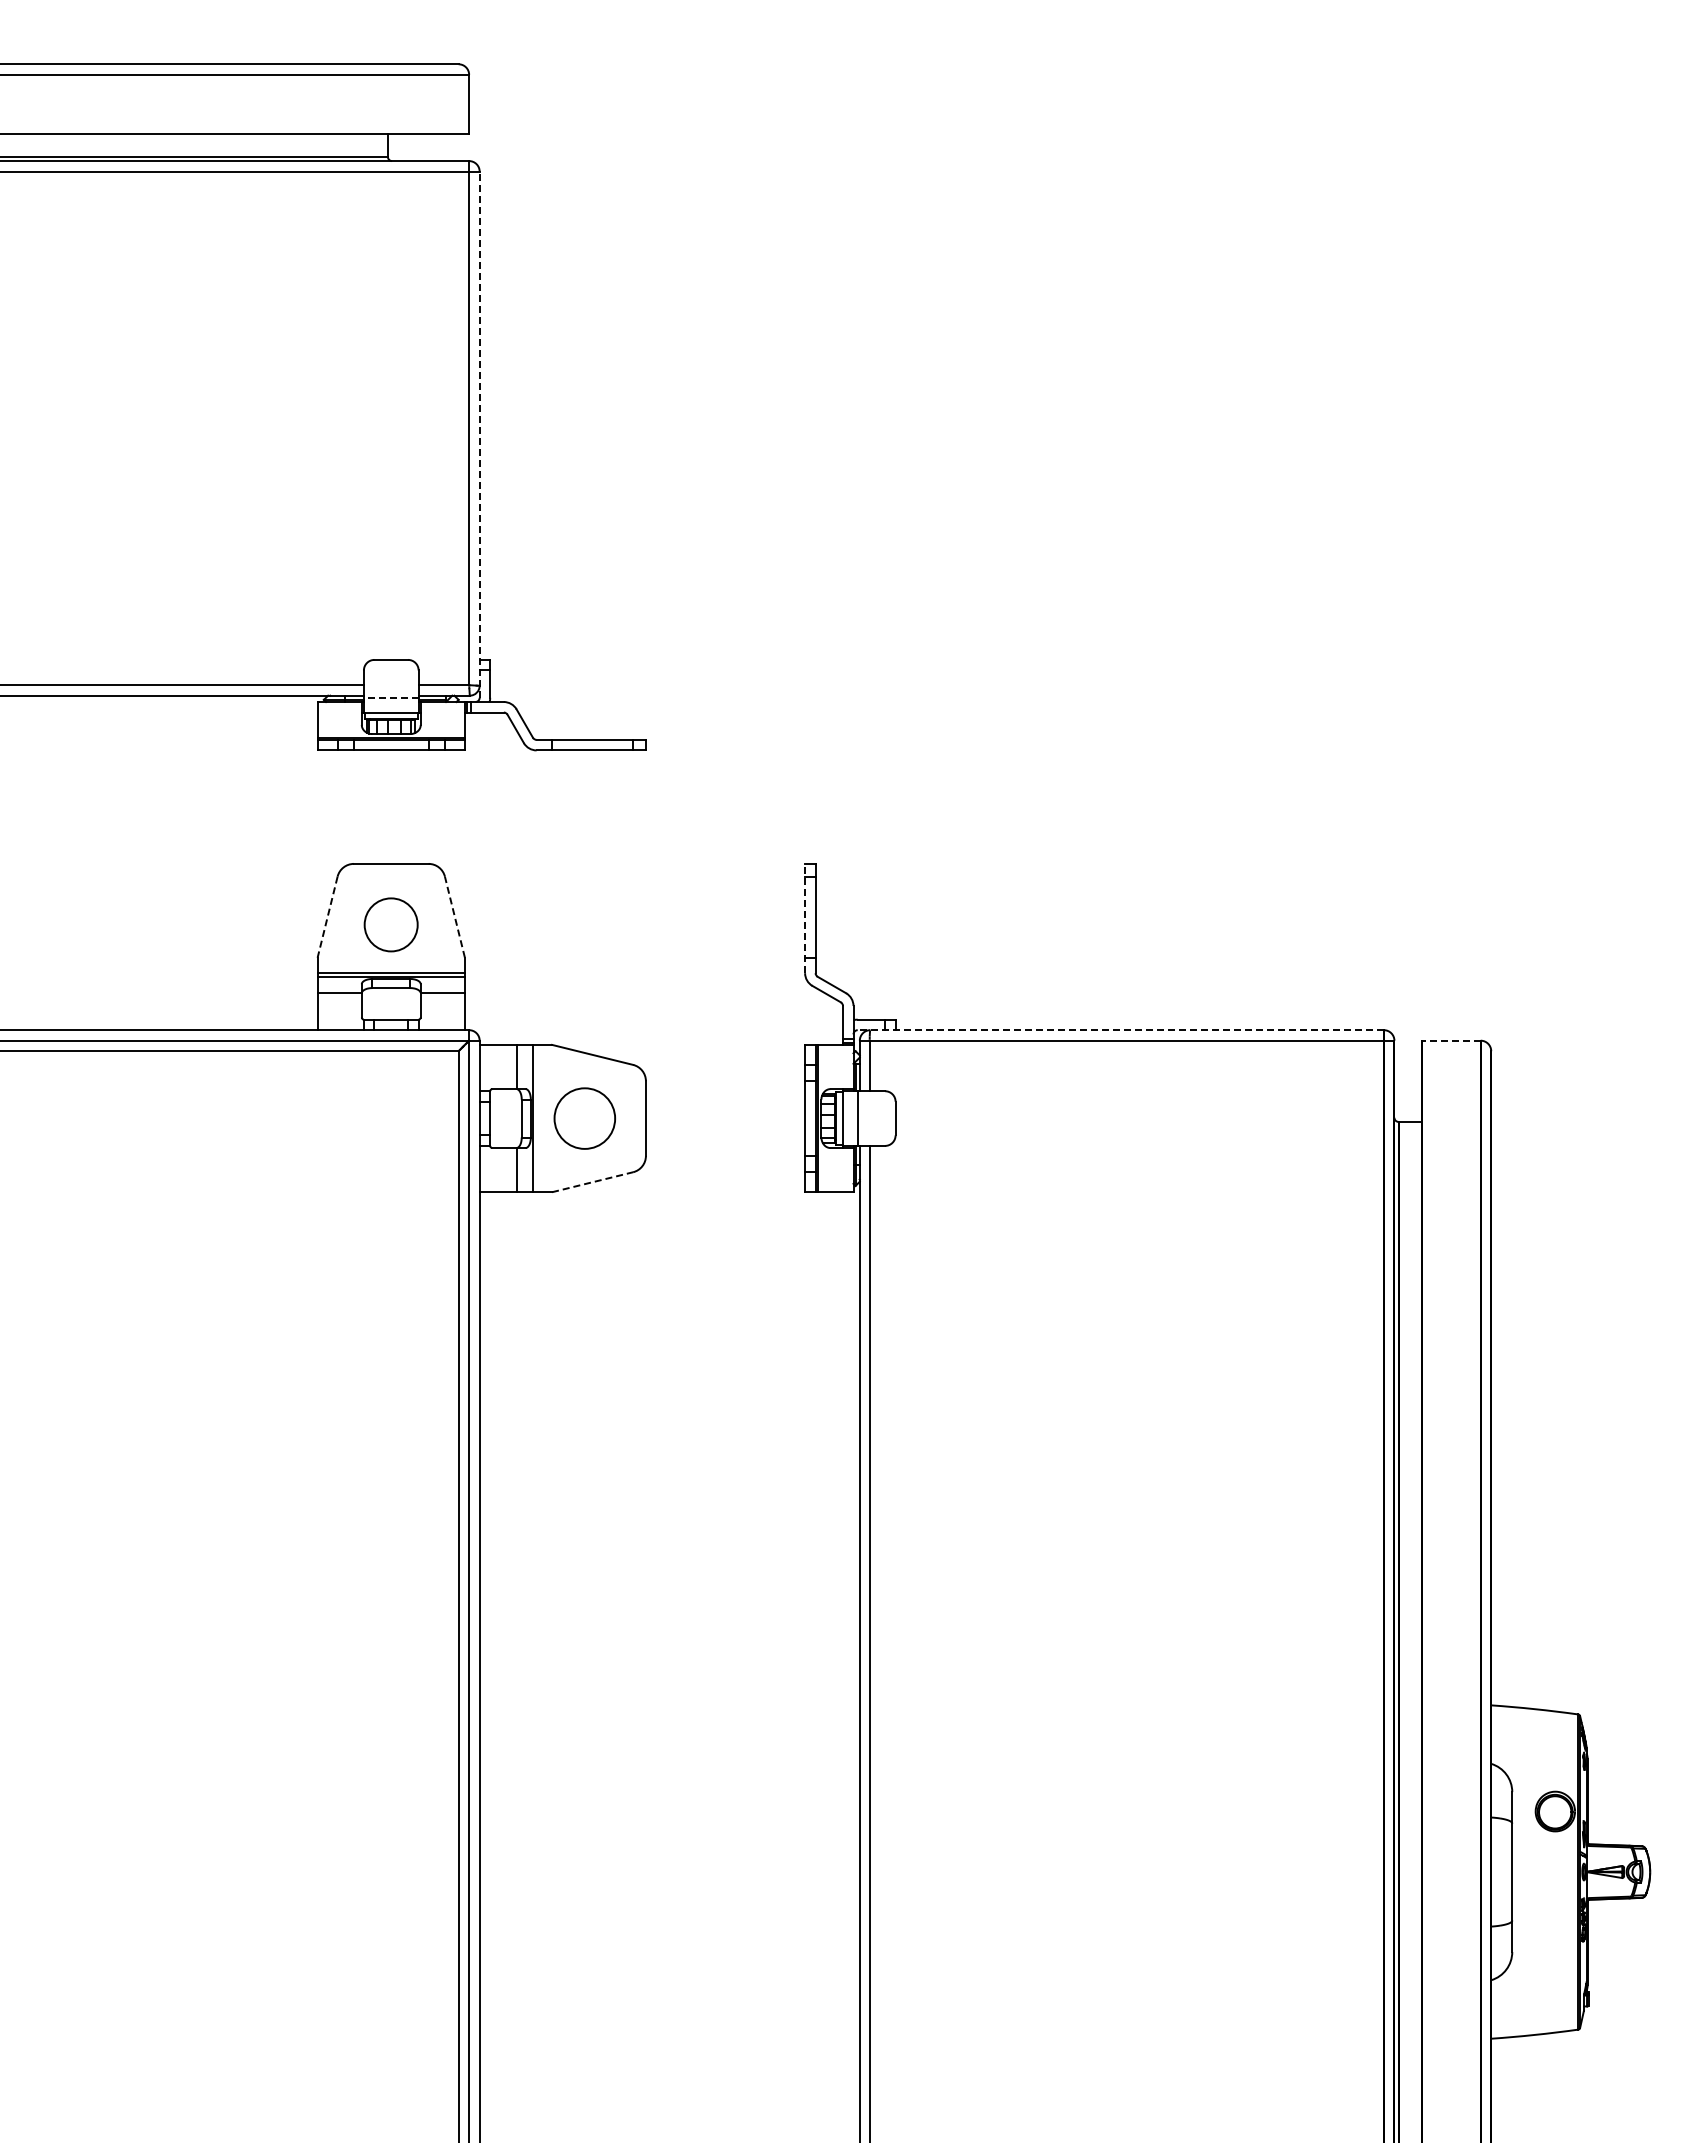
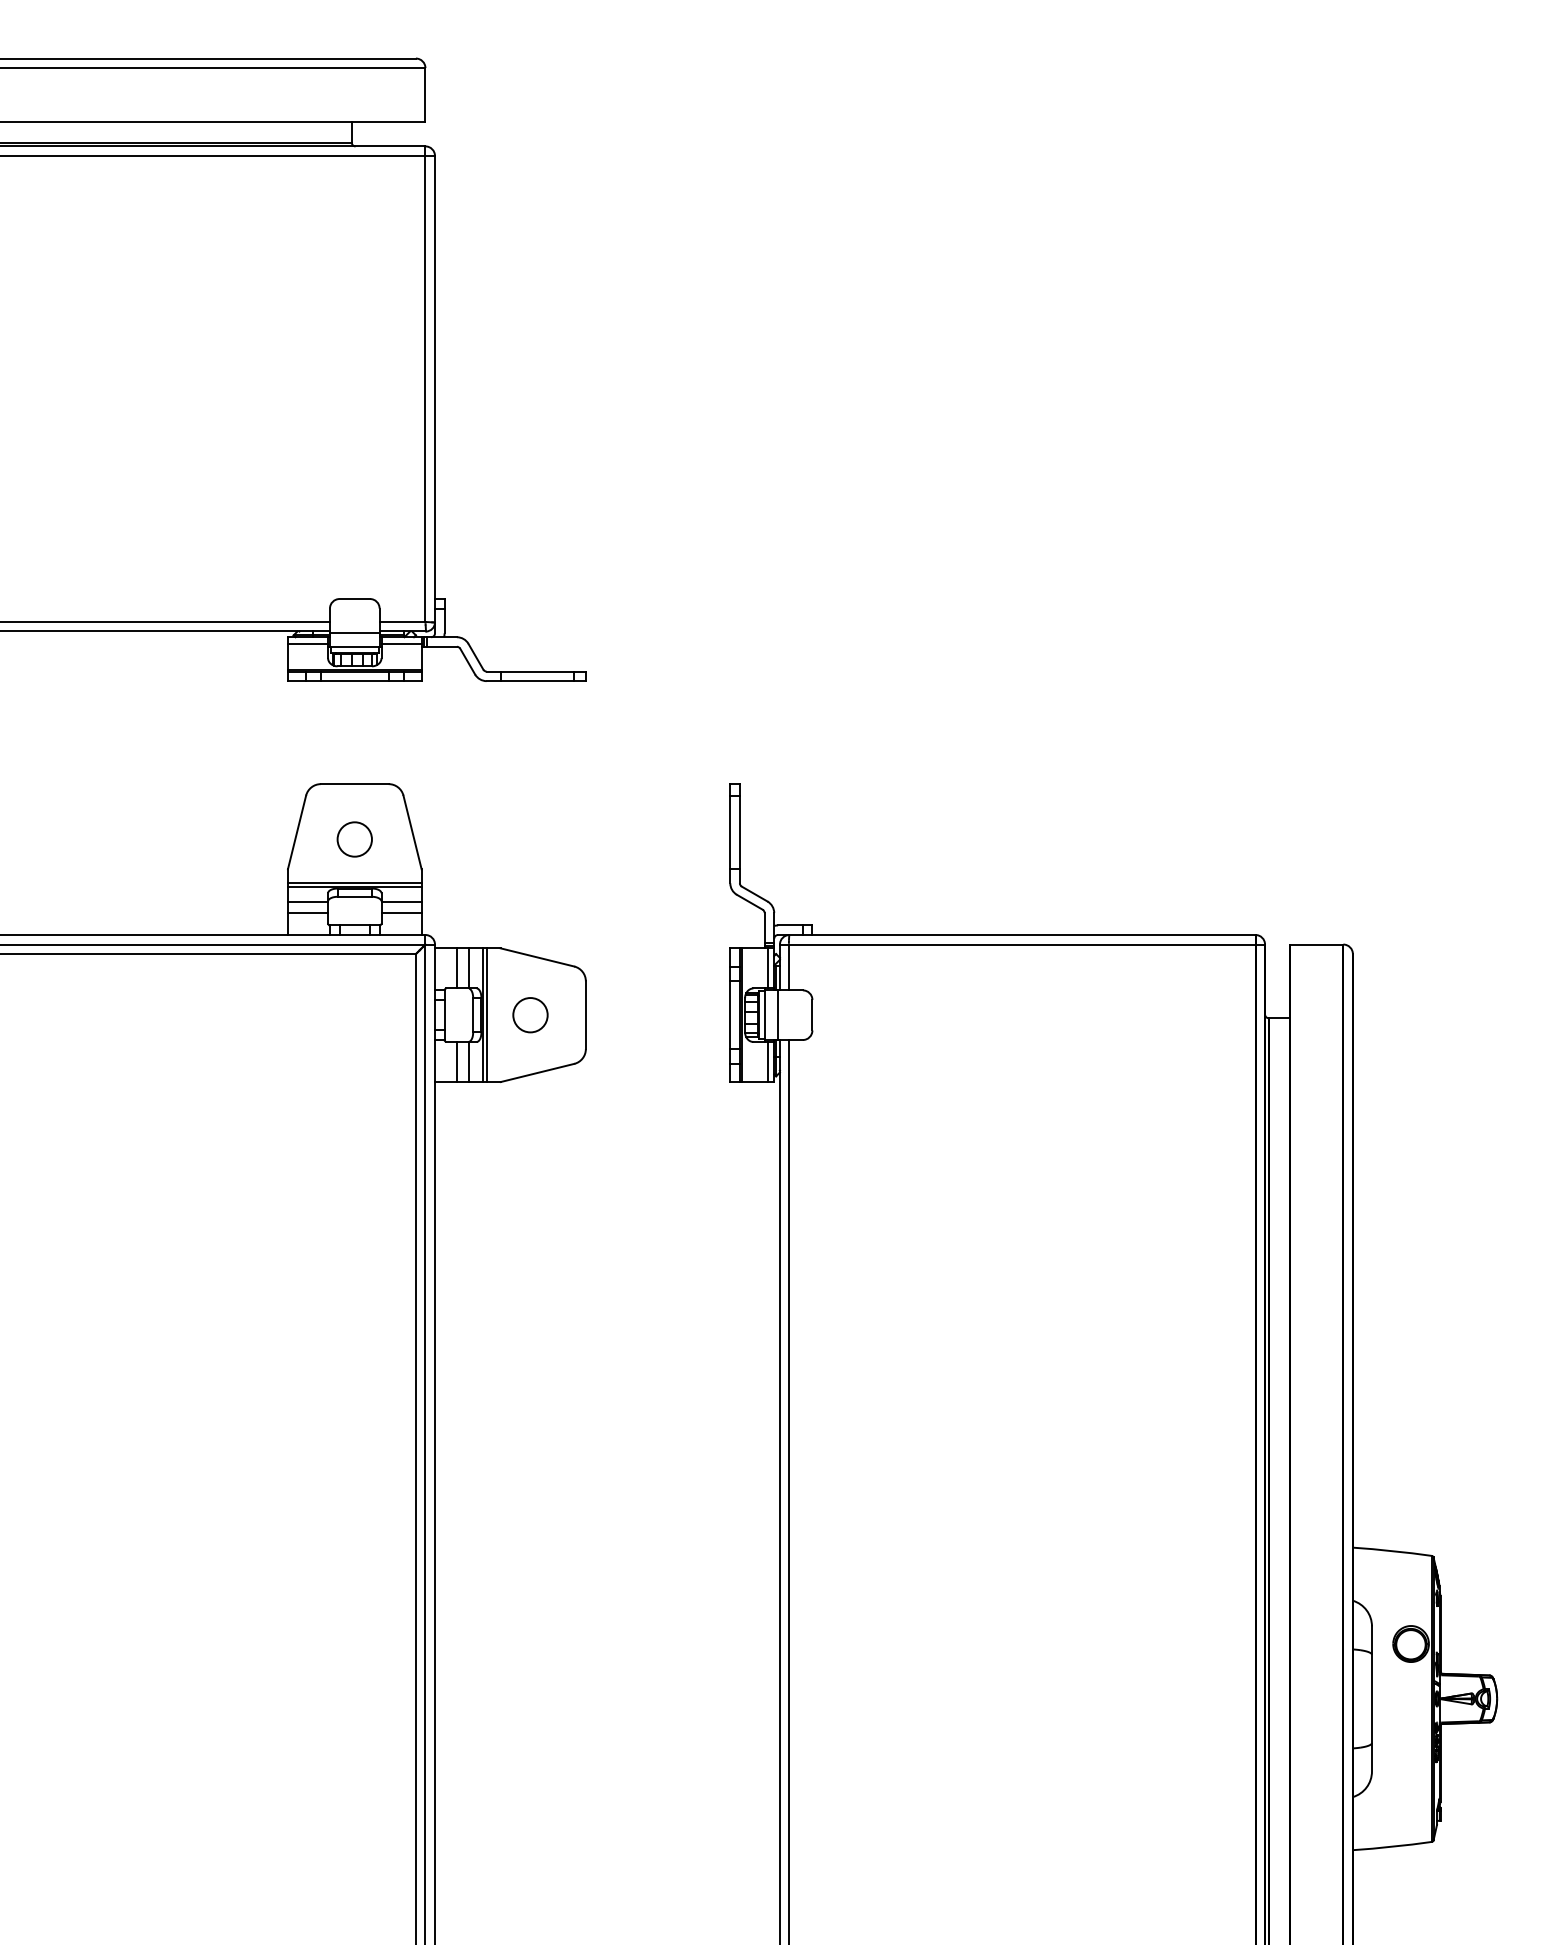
line: (479, 434) -> (434, 394), dashed -> solid
line: (390, 697) -> (354, 633), dashed -> solid
line: (339, 709) -> (307, 644), added
line: (442, 709) -> (401, 644), added
line: (327, 917) -> (296, 832), dashed -> solid
line: (454, 917) -> (412, 832), dashed -> solid
line: (805, 918) -> (730, 833), dashed -> solid
circle: (391, 924) -> (355, 839), size x0.71
line: (339, 1006) -> (307, 913), added
line: (442, 1006) -> (401, 913), added
line: (1120, 1030) -> (1016, 935), dashed -> solid
line: (1450, 1040) -> (1315, 944), dashed -> solid
line: (503, 1066) -> (456, 967), added
line: (846, 1066) -> (767, 967), added
line: (536, 1118) -> (486, 1015), added
circle: (584, 1118) -> (530, 1015), size x0.62
line: (503, 1170) -> (456, 1062), added
line: (846, 1170) -> (767, 1062), added
line: (592, 1182) -> (537, 1073), dashed -> solid

